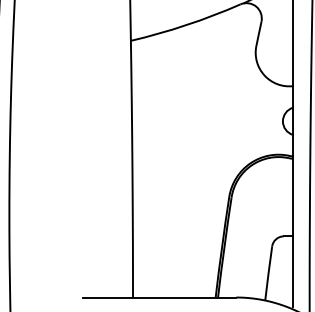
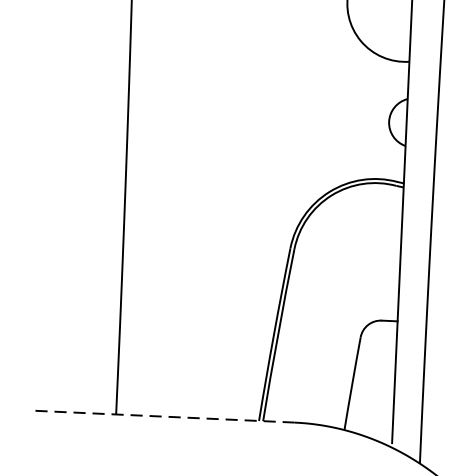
line: (159, 297) -> (161, 416), solid -> dashed

